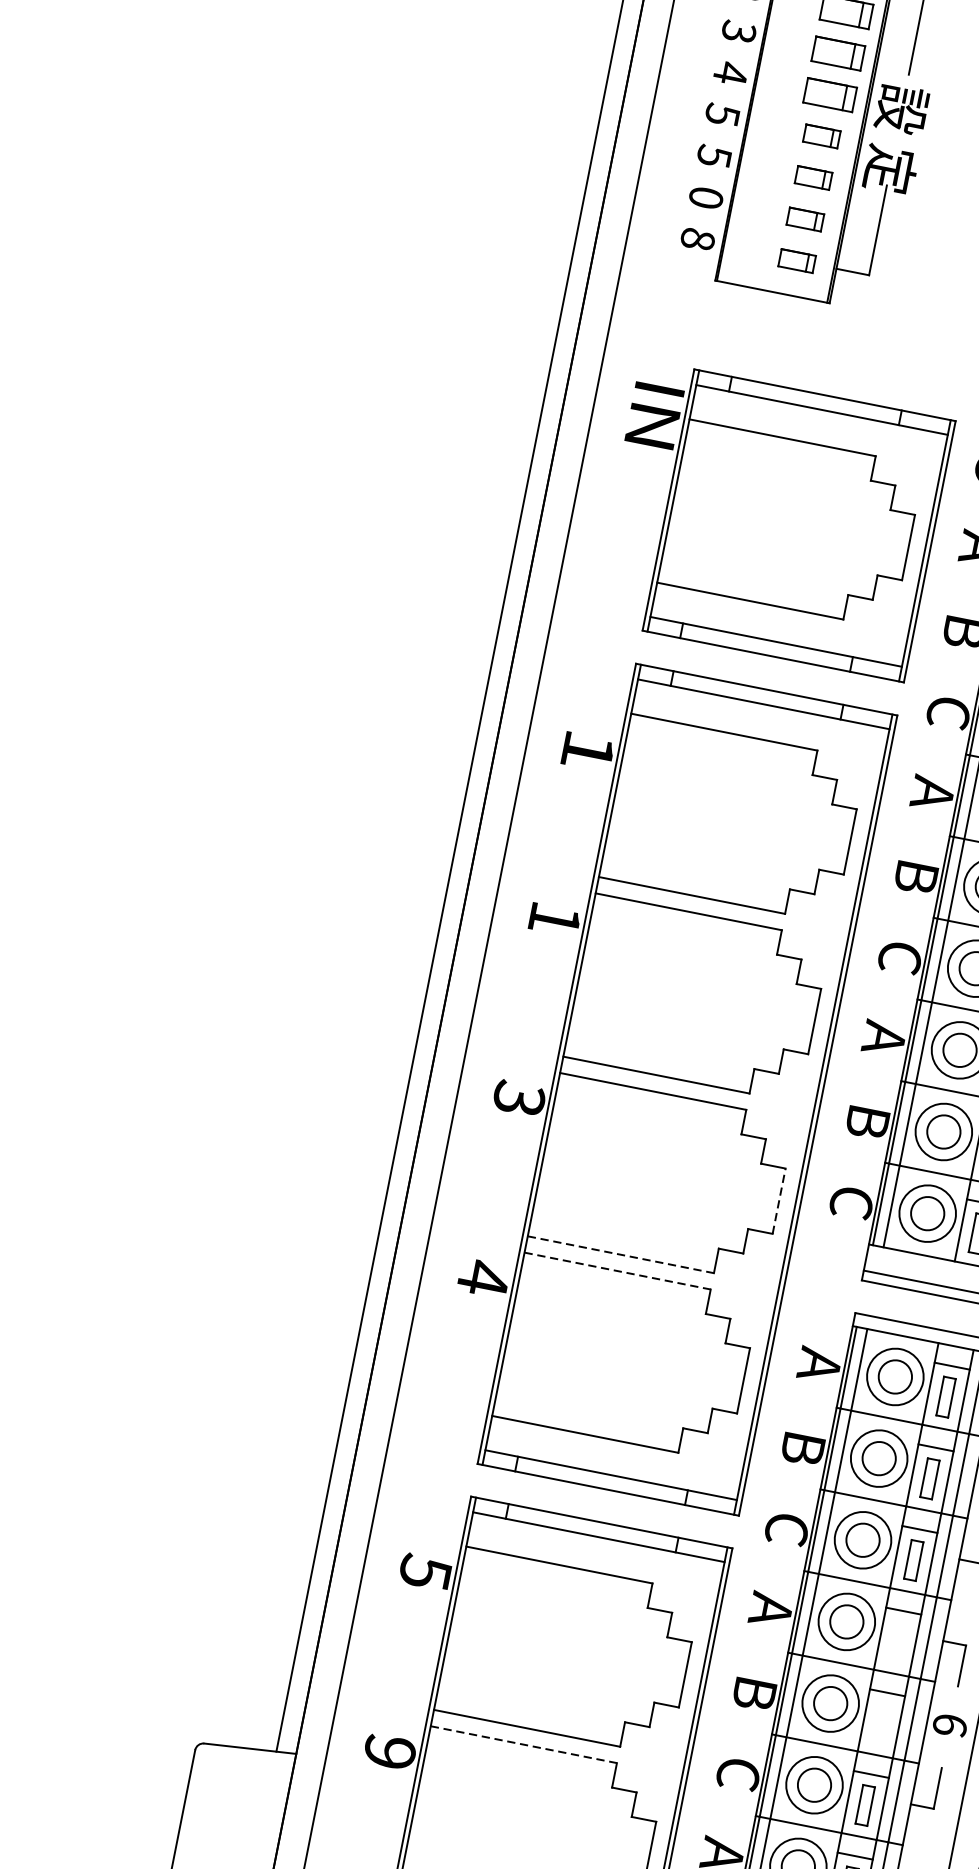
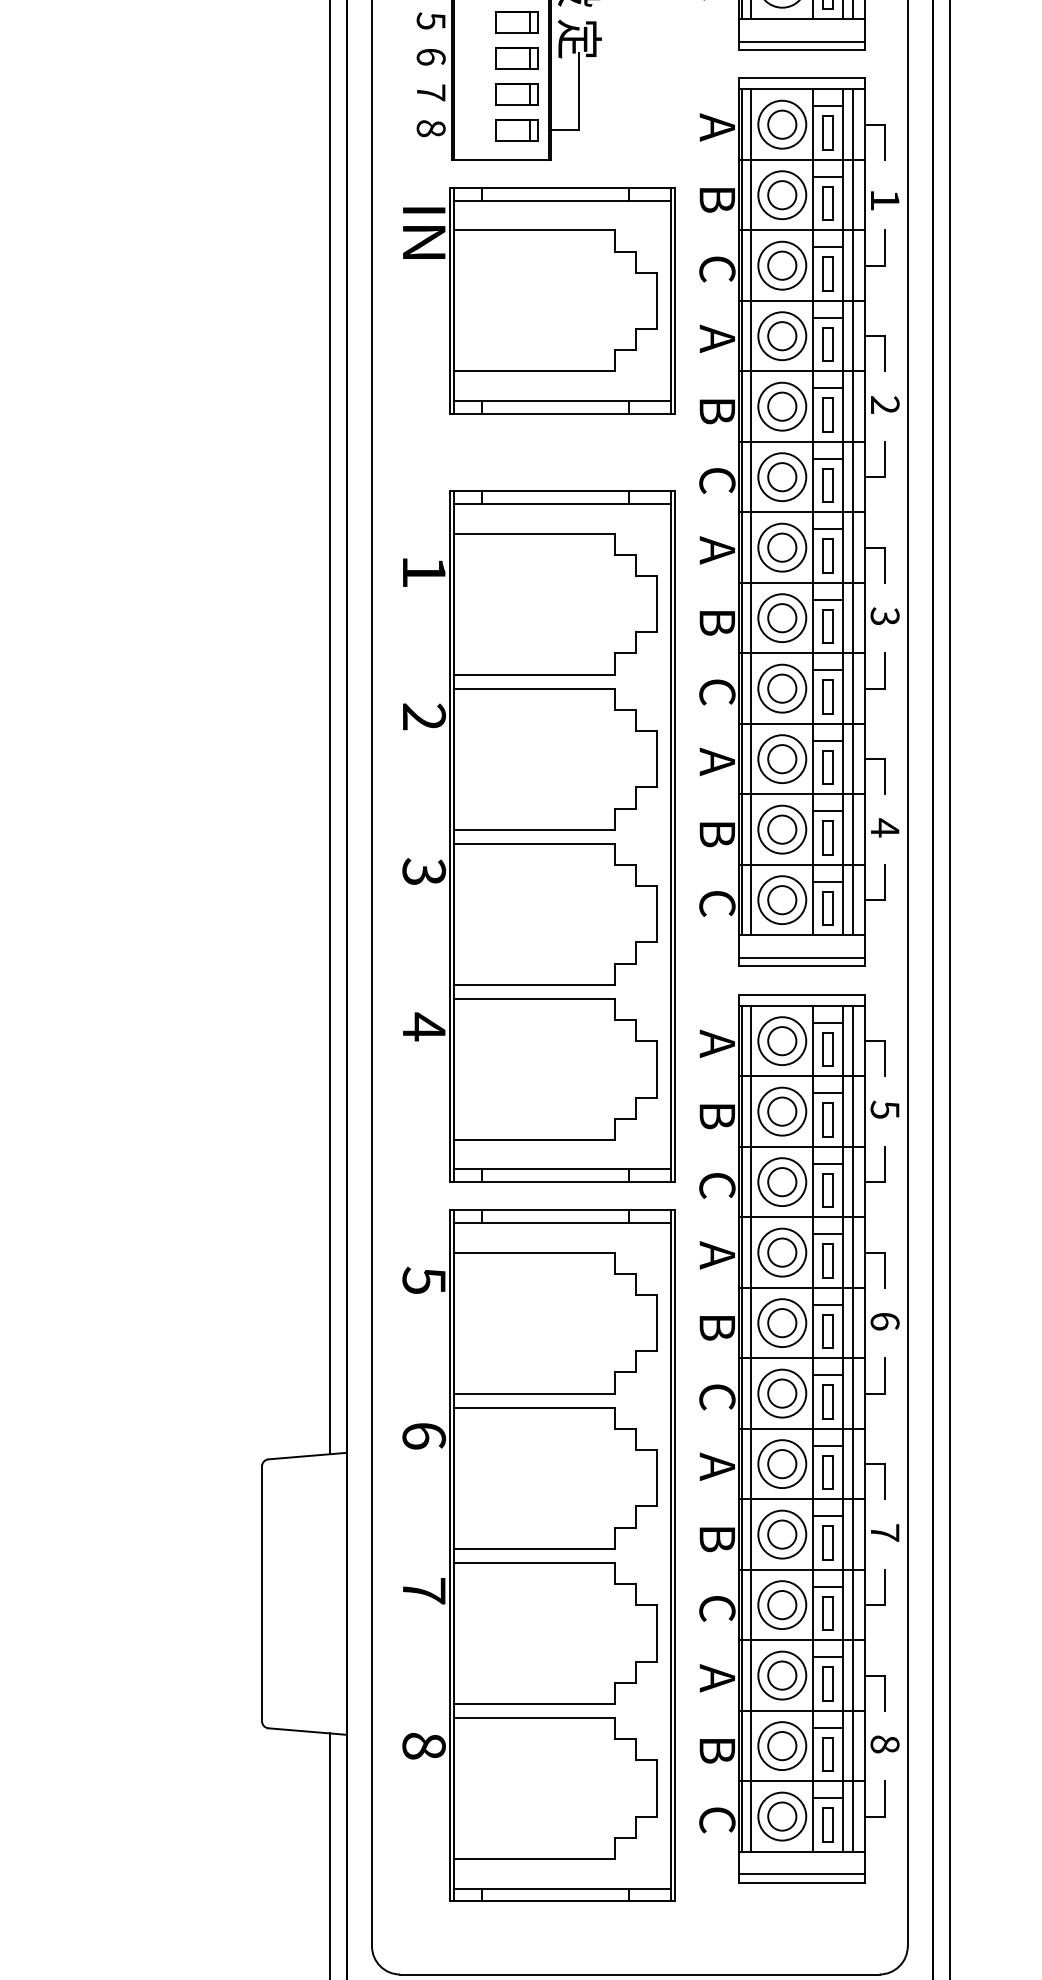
part: (821, 136) -> (516, 22), size x1.43
text: (713, 155) -> (430, 56), 5 -> 6
part: (812, 177) -> (516, 58), size x1.43
text: (705, 197) -> (430, 92), 0 -> 7
part: (804, 219) -> (516, 94), size x1.43
part: (796, 261) -> (516, 130), size x1.43
part: (772, 520) -> (539, 300), moved
text: (555, 918) -> (424, 716), 1 -> 2
line: (778, 1200) -> (656, 913), dashed -> solid
line: (621, 1254) -> (534, 984), dashed -> solid
line: (618, 1270) -> (534, 998), dashed -> solid
part: (897, 1641) -> (827, 1260), added
part: (881, 1723) -> (827, 1331), added
line: (524, 1744) -> (534, 1407), dashed -> solid
text: (390, 1751) -> (424, 1435), 9 -> 6

